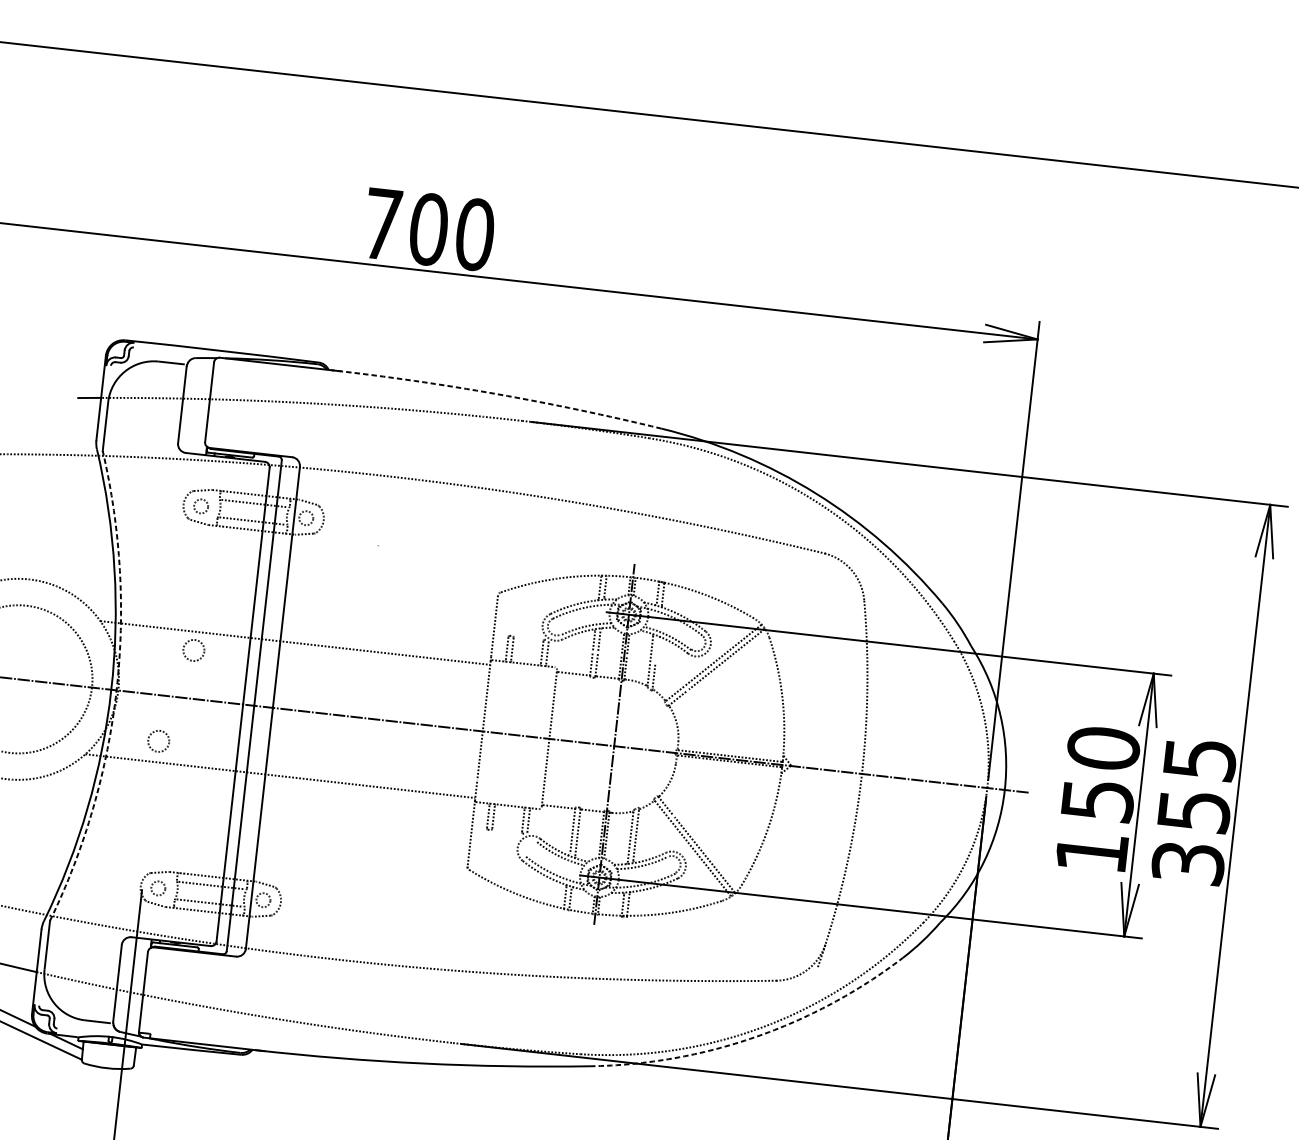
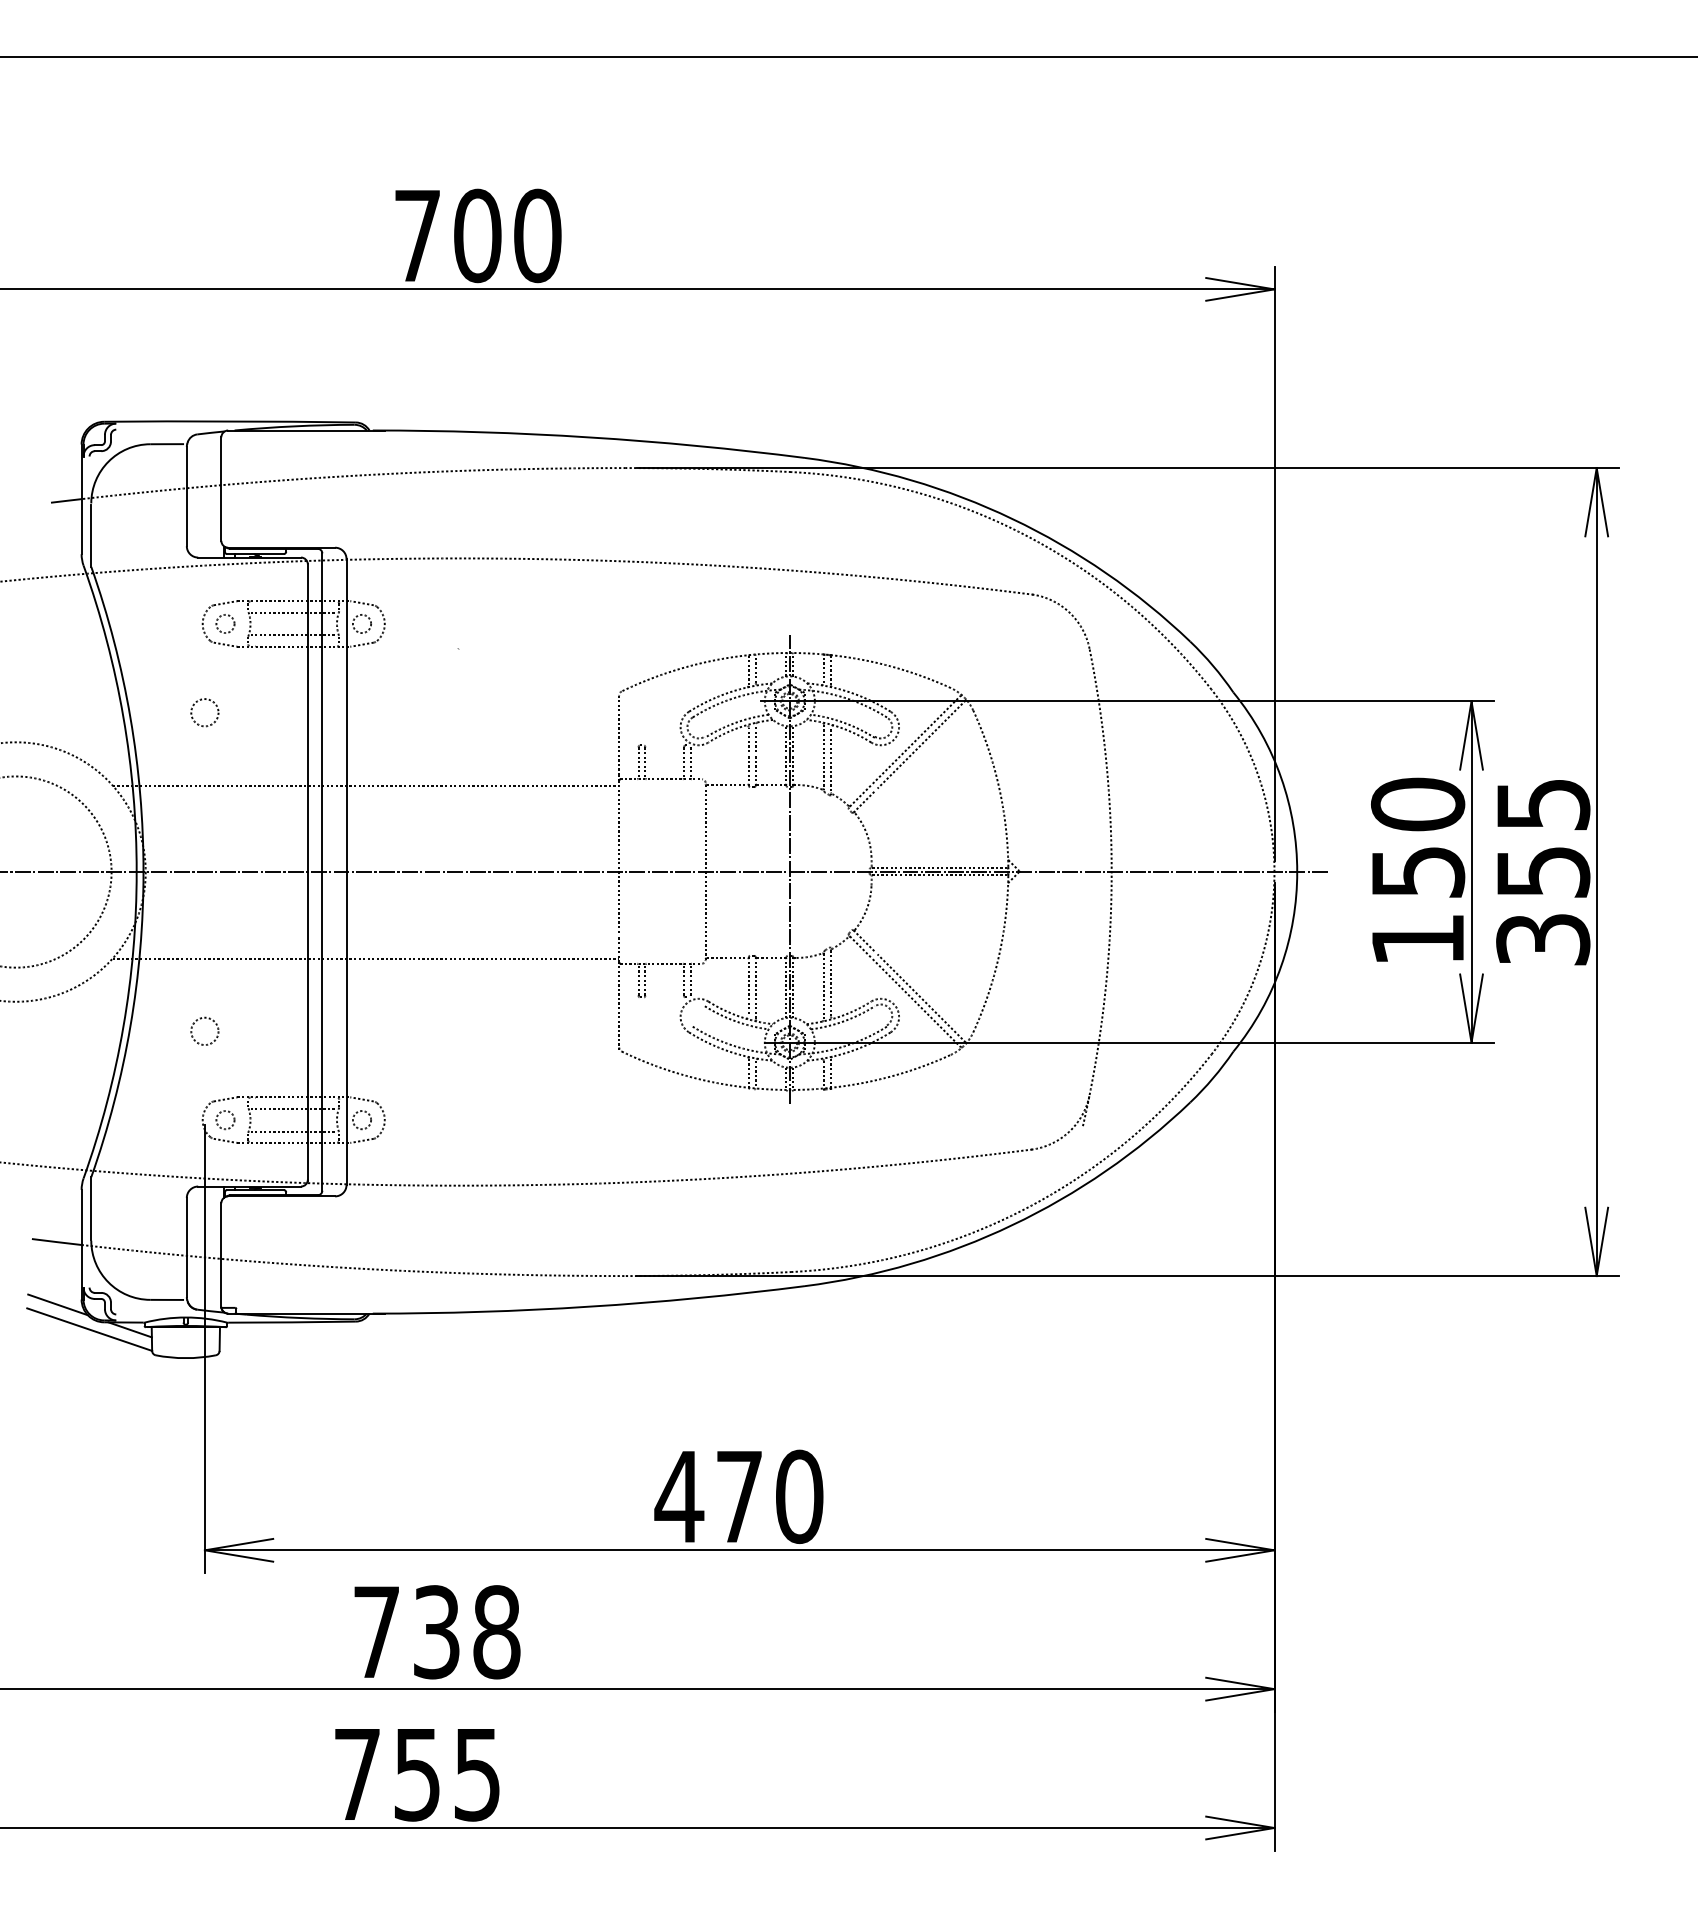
arc: (497, 394) -> (589, 437), dashed -> solid
circle: (193, 650) -> (204, 712), moved
line: (656, 650) -> (830, 743), added
arc: (116, 690) -> (143, 872), dashed -> solid
circle: (158, 740) -> (204, 1030), moved
arc: (755, 1037) -> (1012, 1225), dashed -> solid

